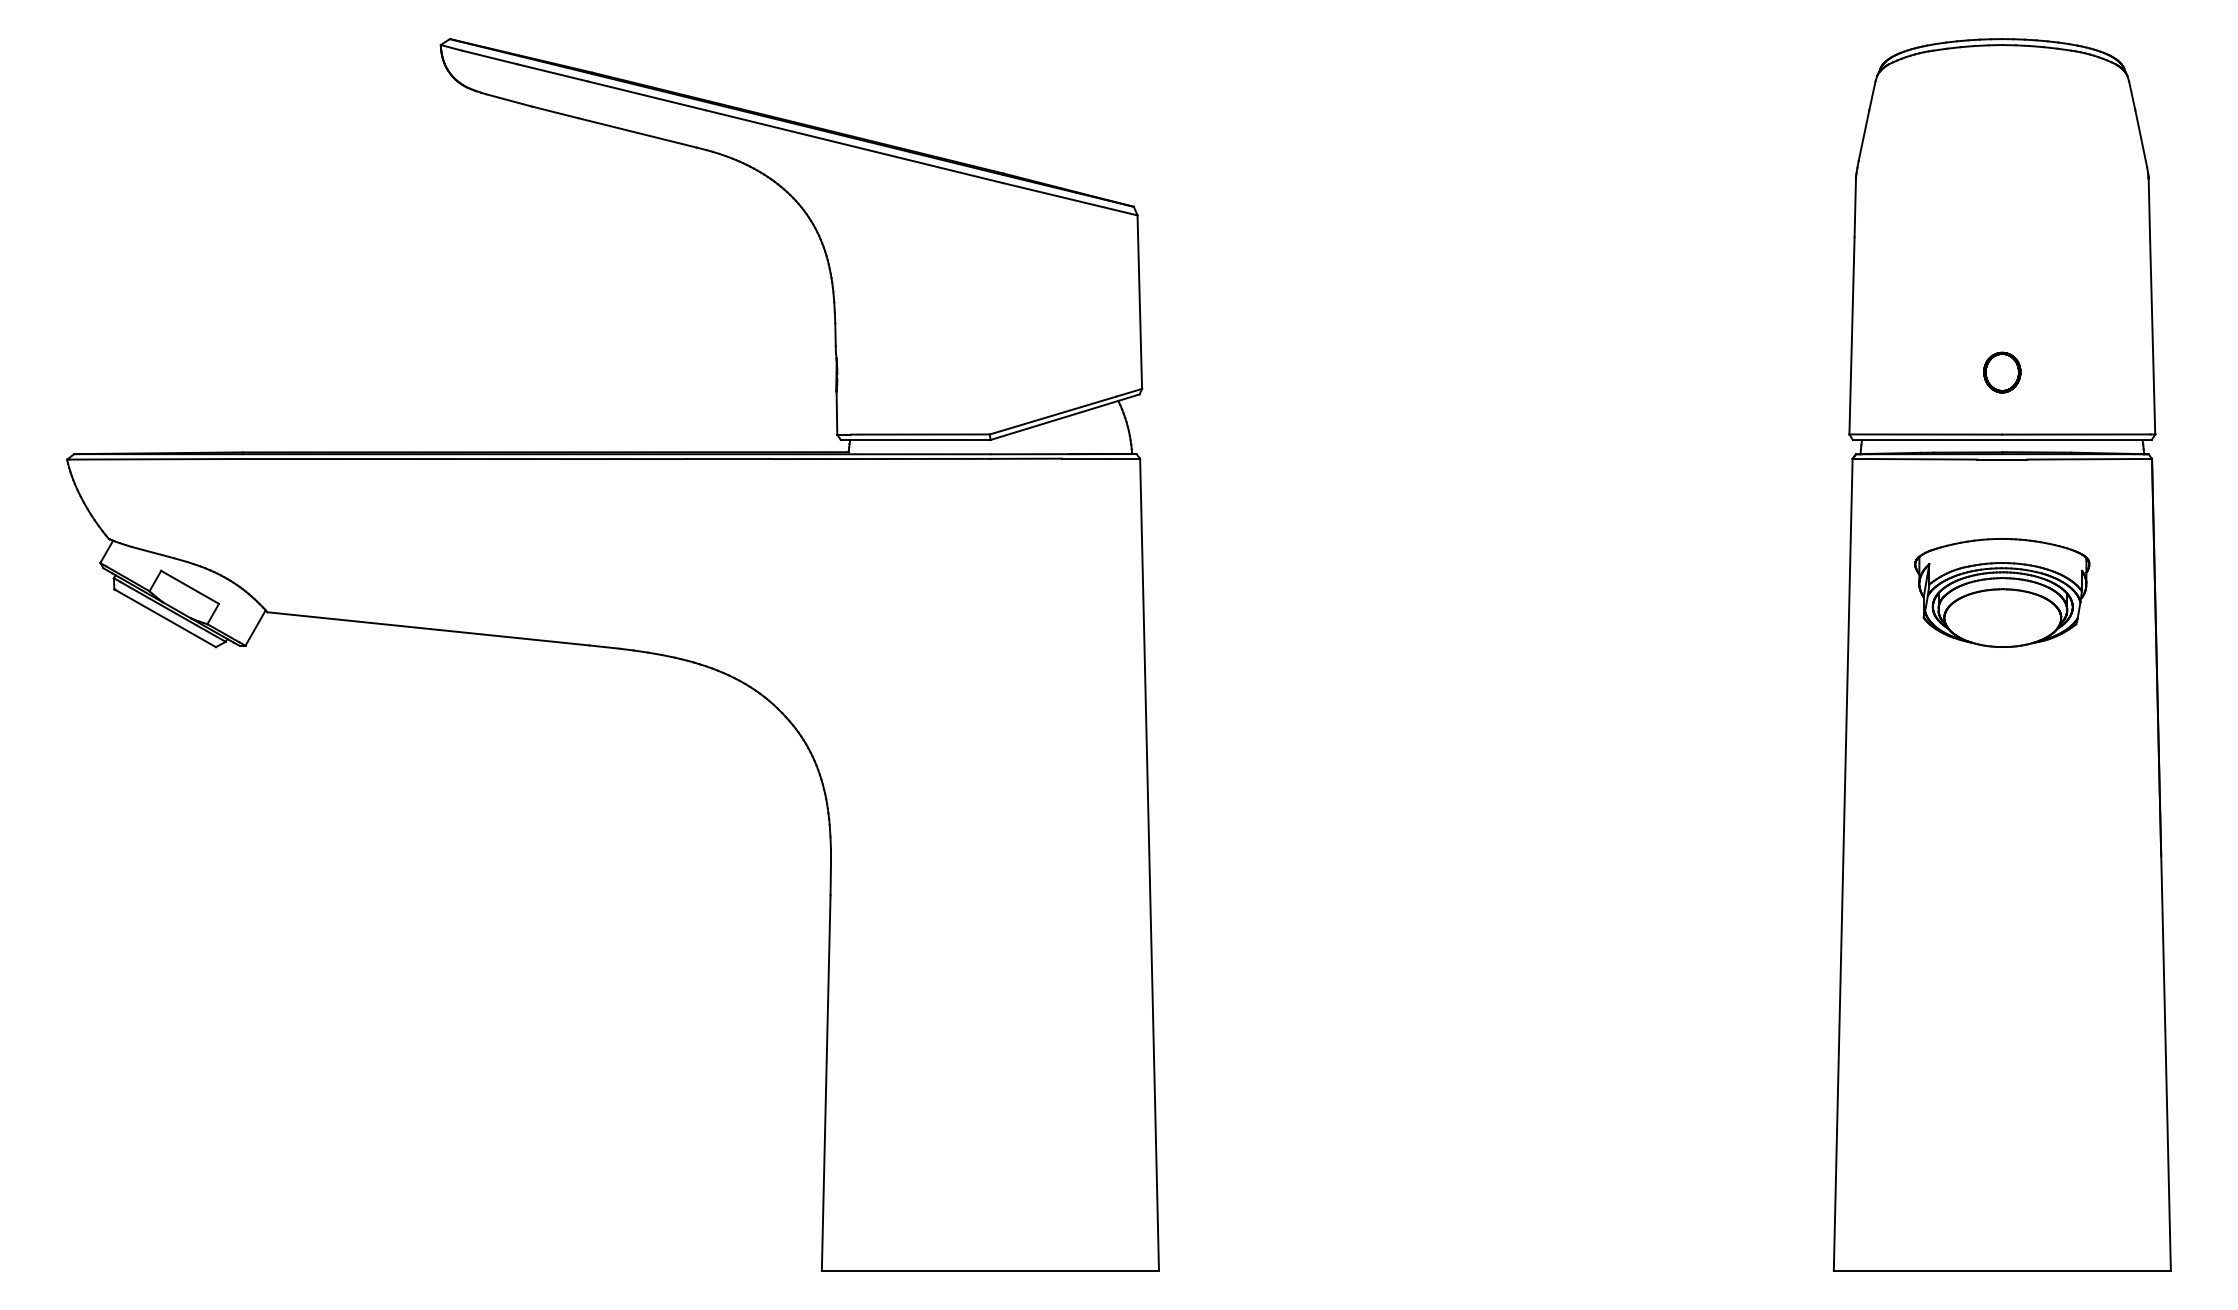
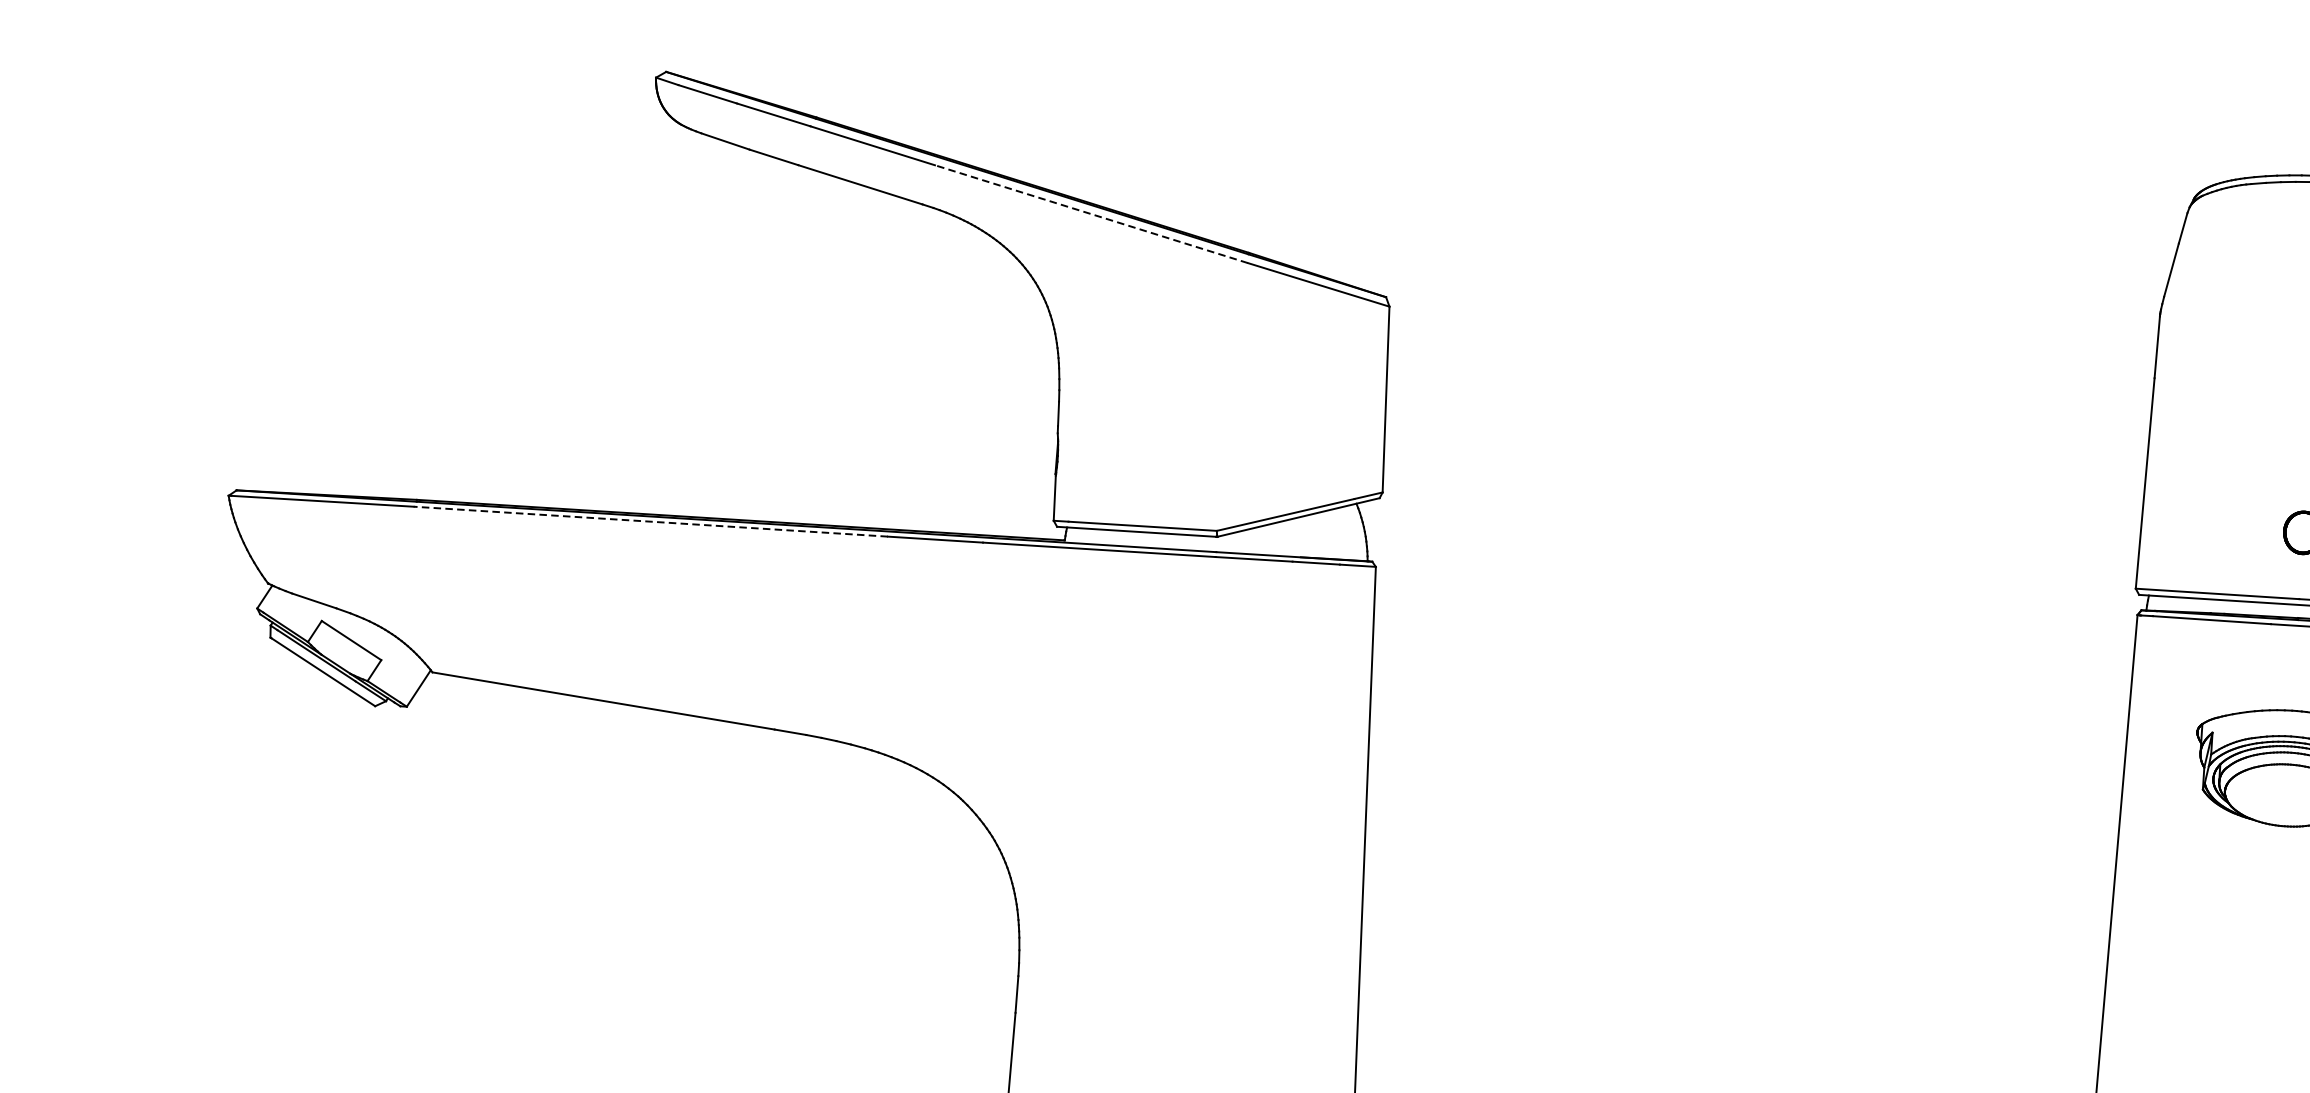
line: (854, 146) -> (1091, 213), solid -> dashed
line: (461, 459) -> (650, 522), solid -> dashed

